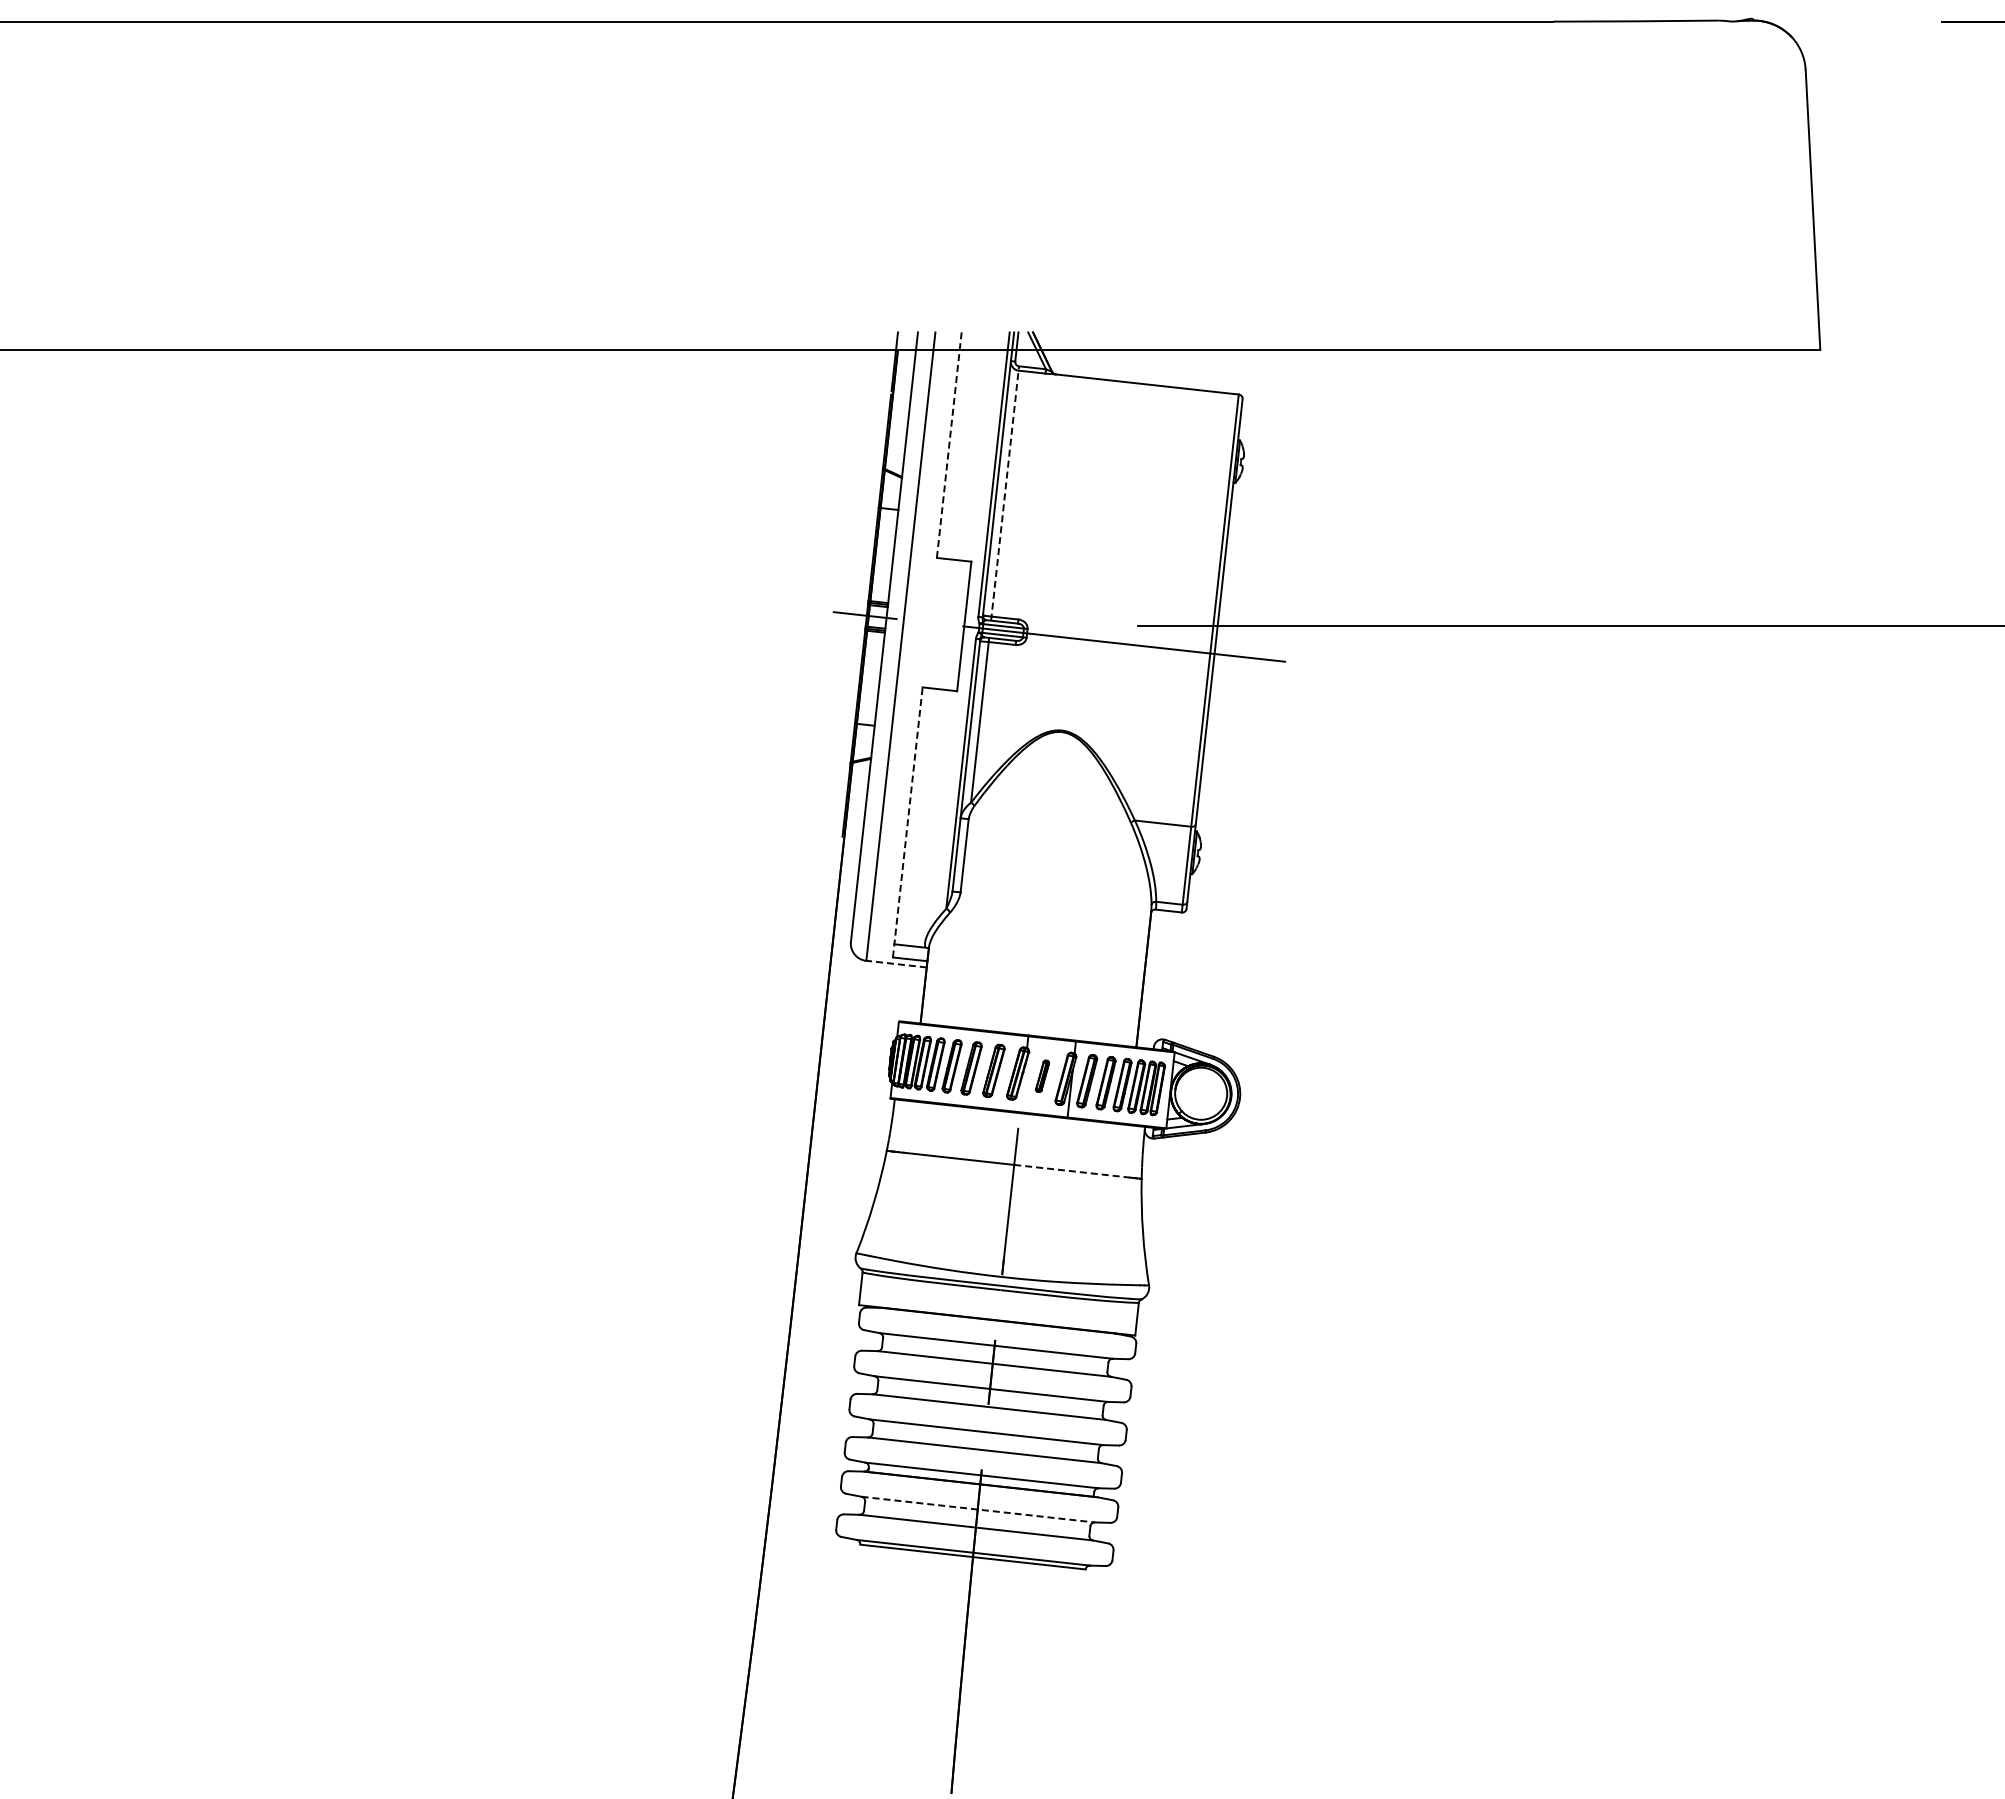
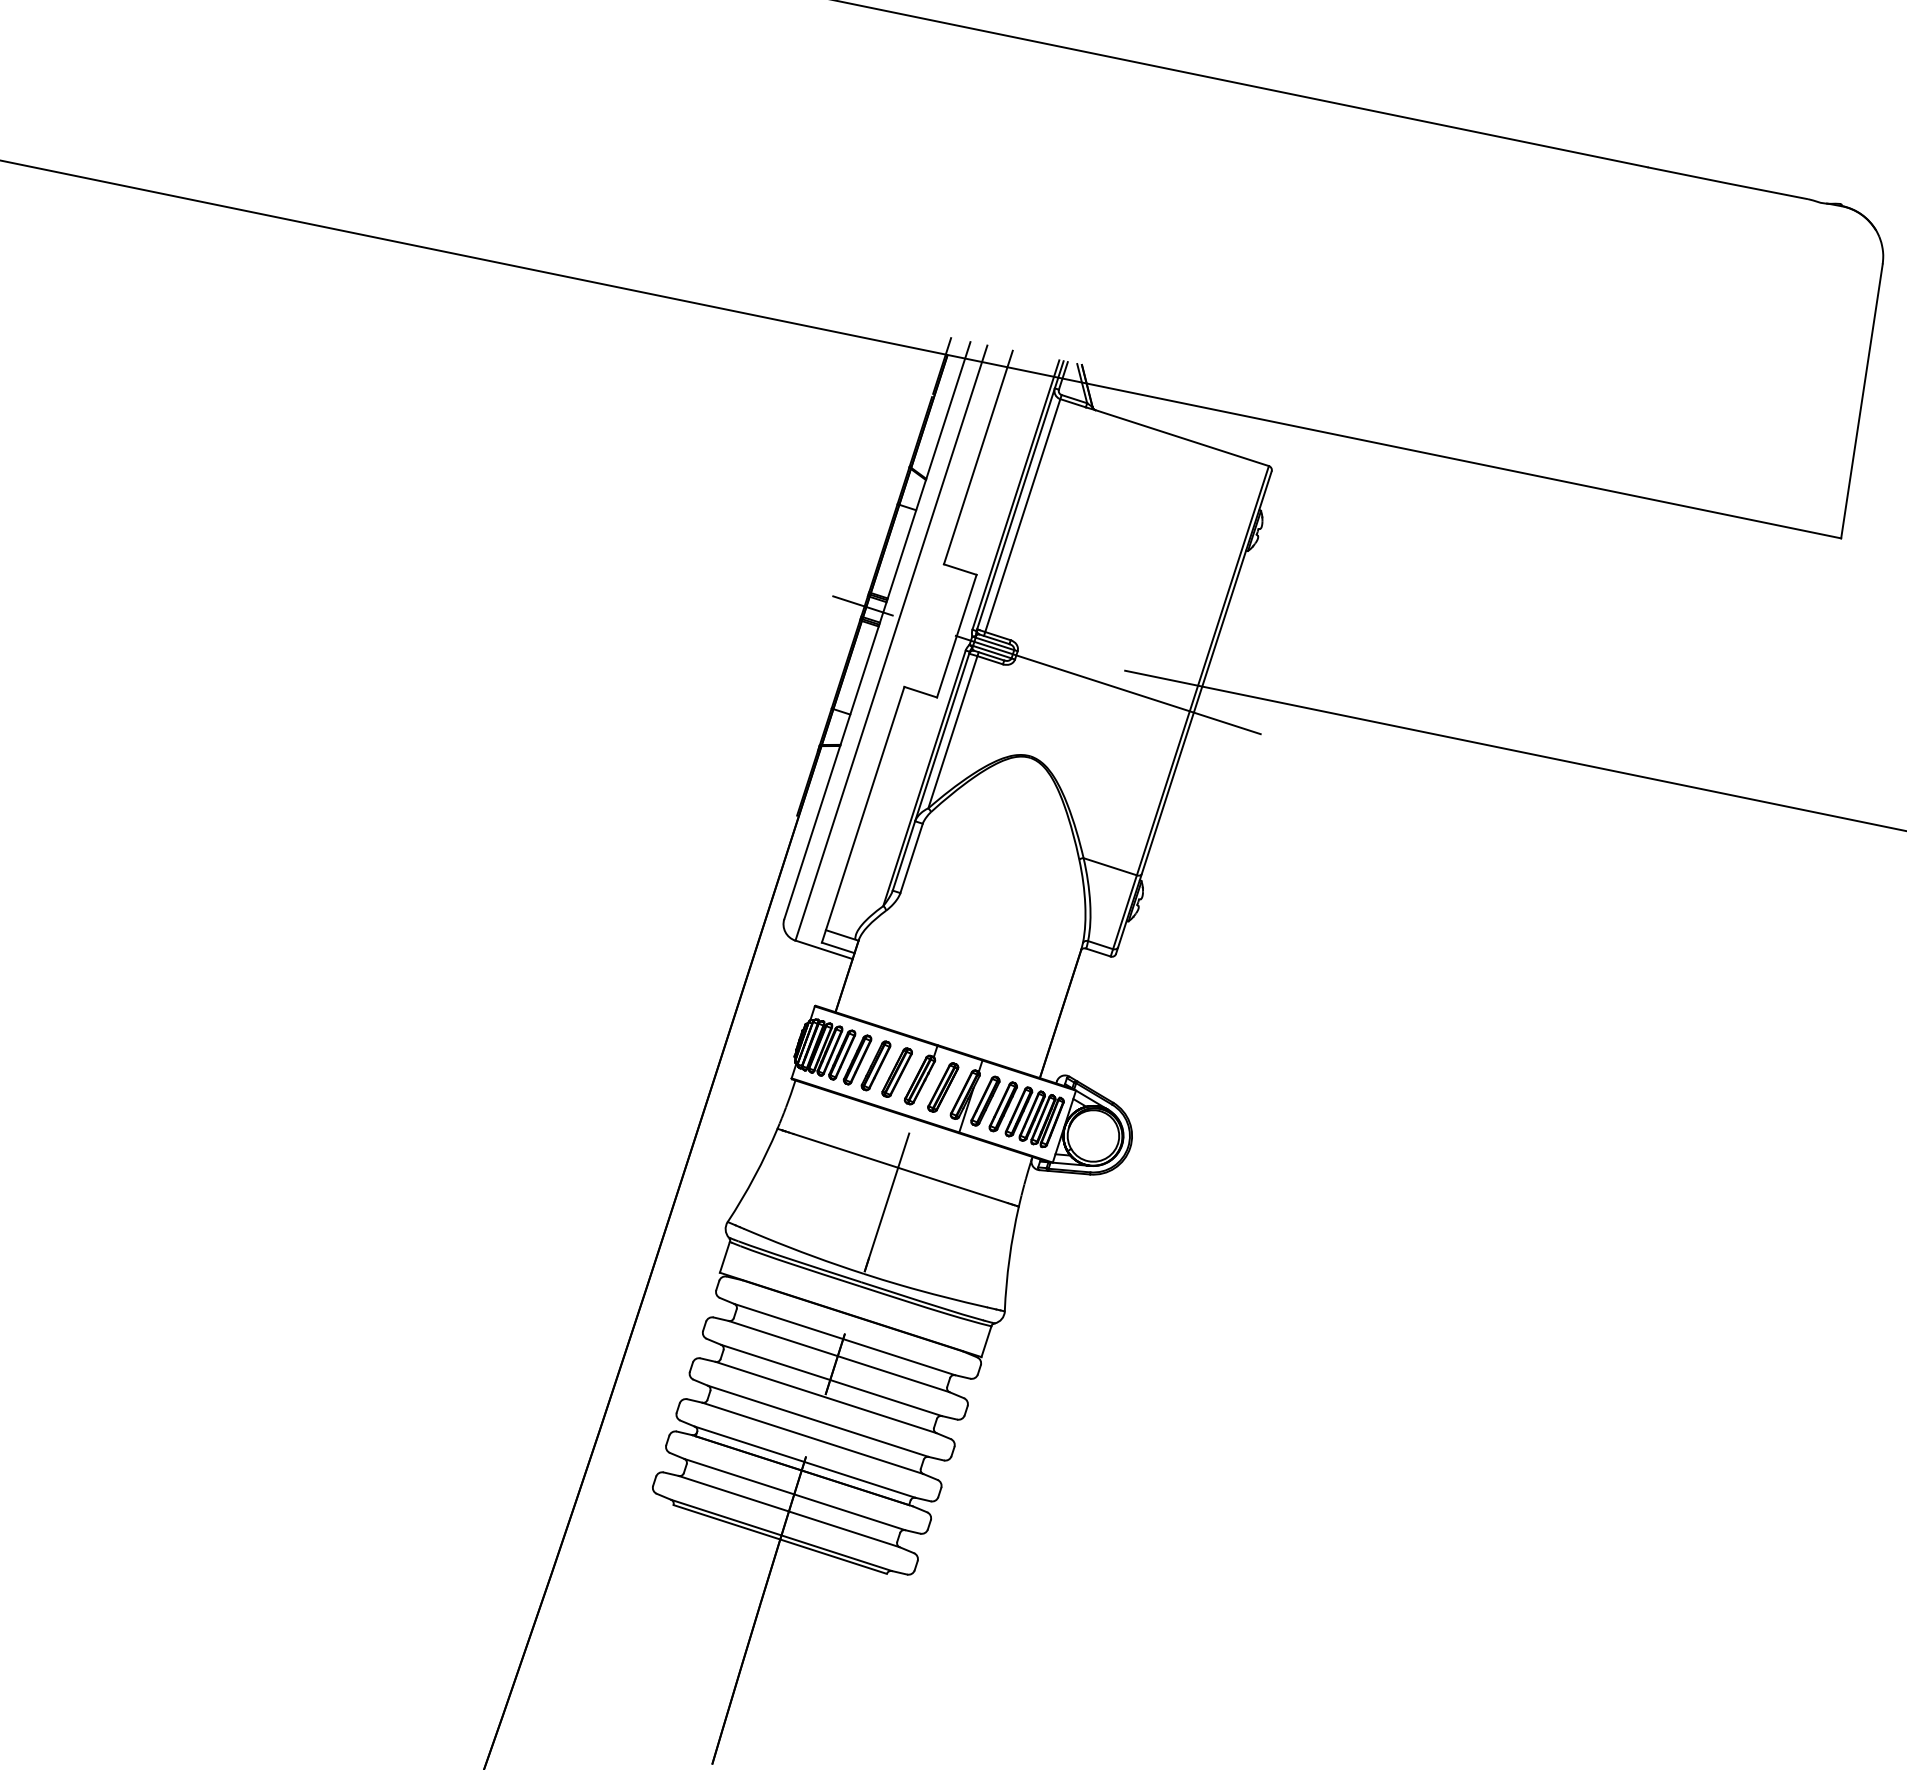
line: (949, 444) -> (978, 456), dashed -> solid
line: (1005, 493) -> (1023, 515), dashed -> solid
line: (907, 822) -> (862, 814), dashed -> solid
line: (896, 964) -> (823, 950), dashed -> solid
part: (1042, 1076) -> (943, 1087), size x1.67
line: (1072, 1171) -> (953, 1185), dashed -> solid
line: (978, 1509) -> (795, 1494), dashed -> solid

